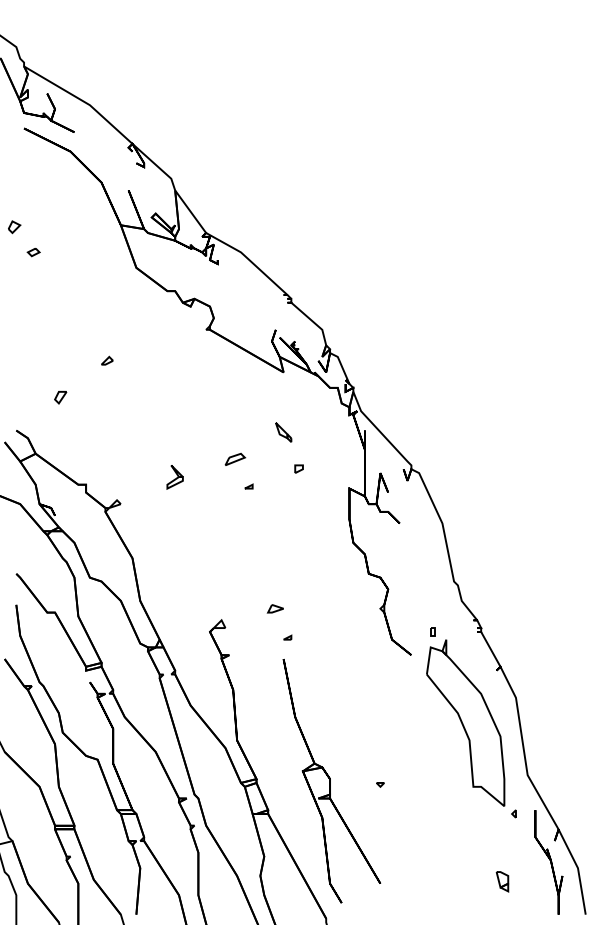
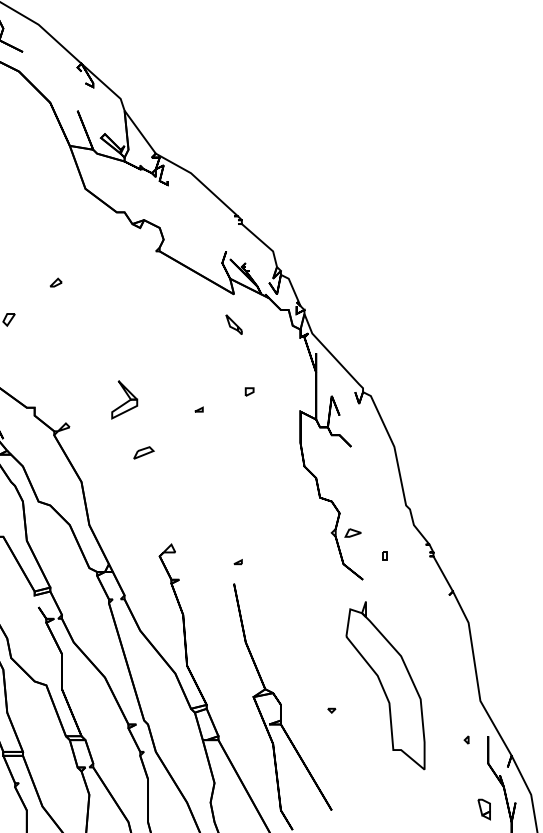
part: (283, 432) -> (233, 324), moved
part: (235, 458) -> (144, 451), moved
part: (174, 477) -> (123, 400), size x1.6
part: (274, 608) -> (352, 532), moved
part: (465, 722) -> (385, 685), moved
part: (502, 881) -> (484, 809), moved

